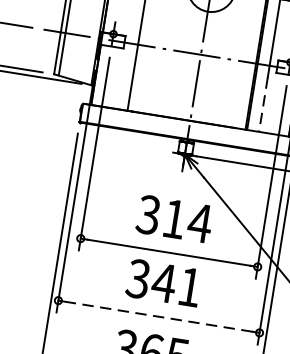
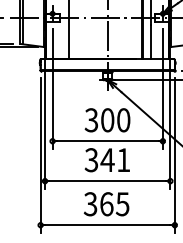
line: (263, 105) -> (150, 42), dashed -> solid
text: (186, 221) -> (115, 120), 314 -> 300
line: (158, 317) -> (107, 181), dashed -> solid

